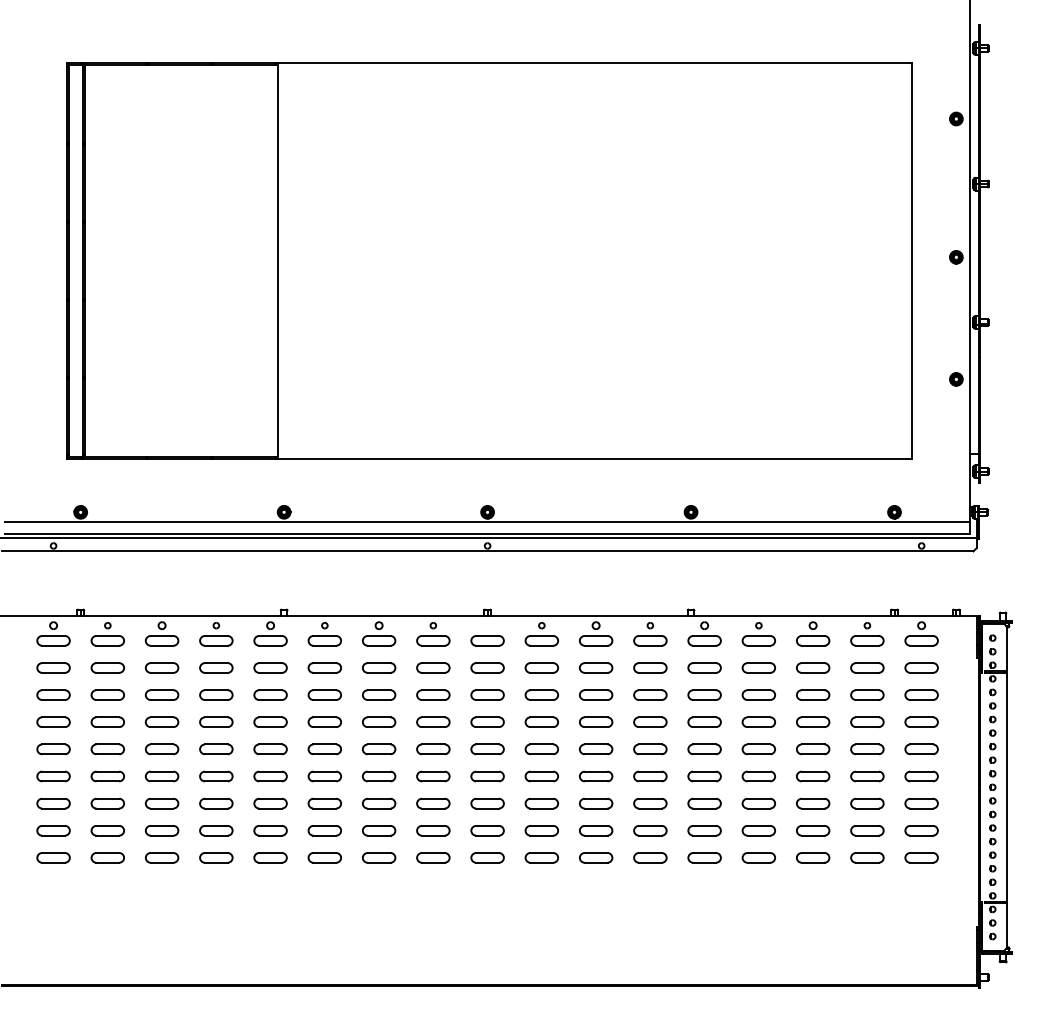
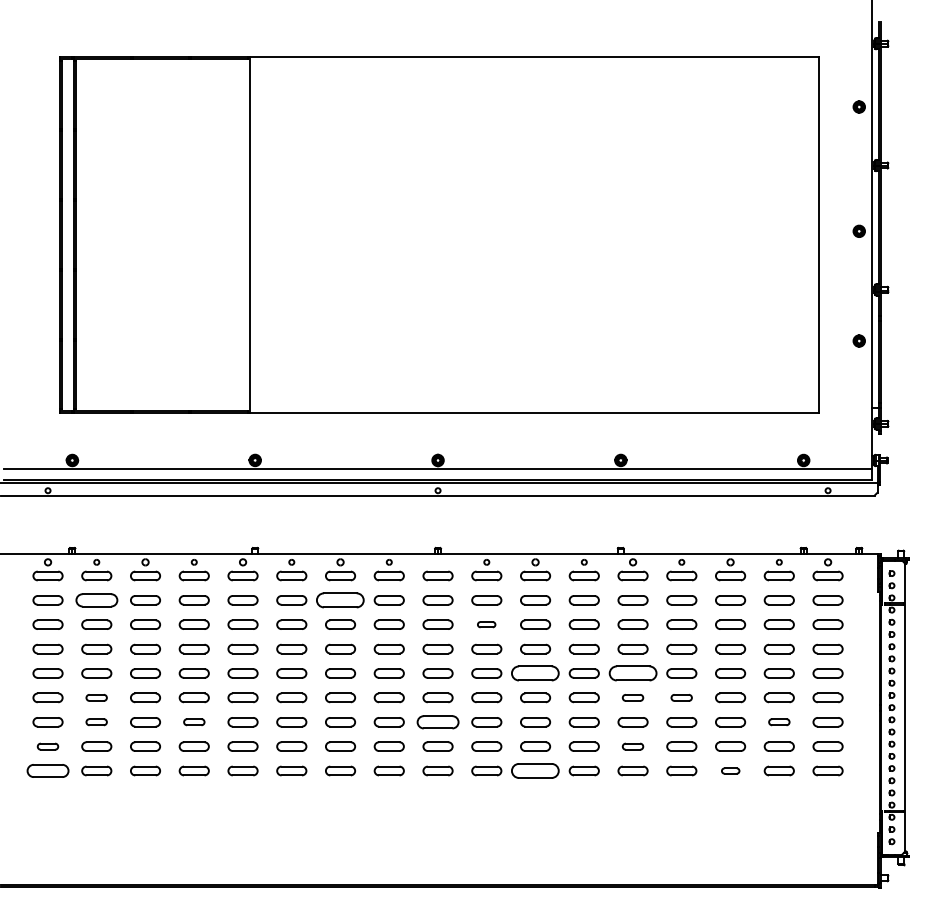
part: (107, 667) -> (96, 599), size x1.4
part: (379, 667) -> (340, 599), size x1.6
part: (541, 694) -> (486, 624), size x0.6
part: (596, 749) -> (535, 673), size x1.6
part: (704, 749) -> (632, 673), size x1.6
part: (107, 776) -> (96, 697), size x0.7
part: (704, 776) -> (632, 697), size x0.7
part: (758, 776) -> (681, 697), size x0.7
part: (107, 803) -> (96, 722), size x0.7
part: (216, 803) -> (194, 722), size x0.7
part: (487, 803) -> (437, 722), size x1.4
part: (867, 803) -> (779, 722), size x0.7
part: (53, 830) -> (47, 746), size x0.7
part: (704, 830) -> (632, 746), size x0.7
part: (53, 857) -> (47, 770), size x1.4
part: (596, 857) -> (535, 770), size x1.6
part: (813, 857) -> (730, 770), size x0.6

